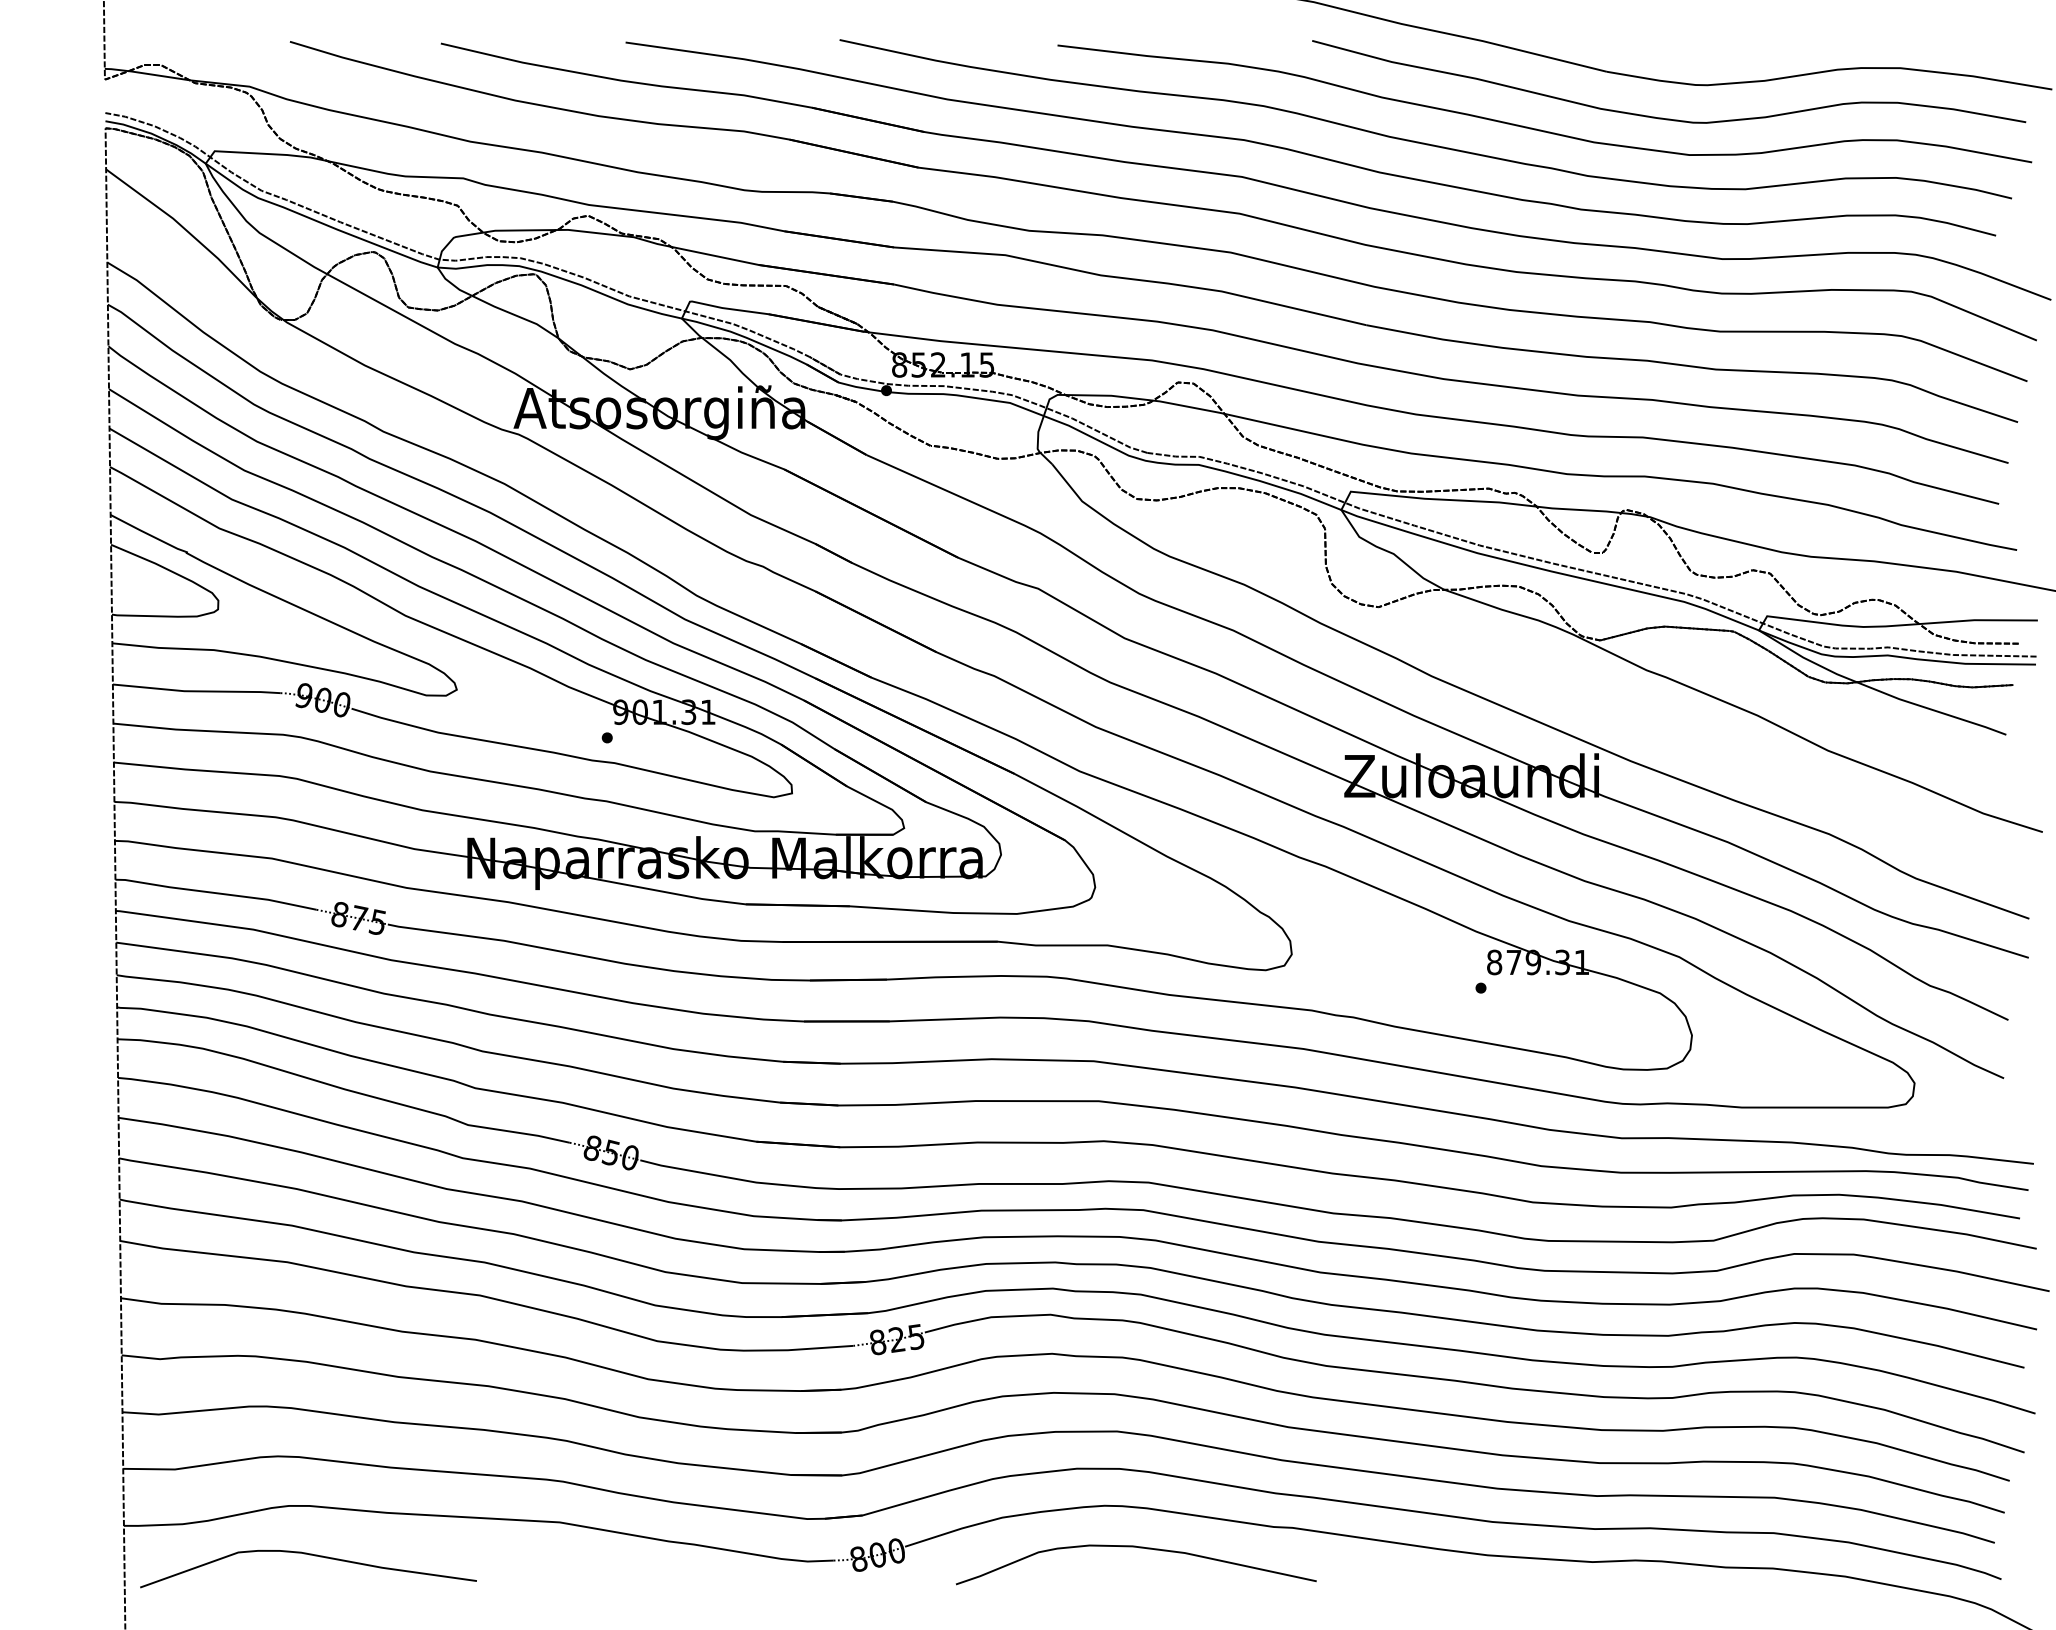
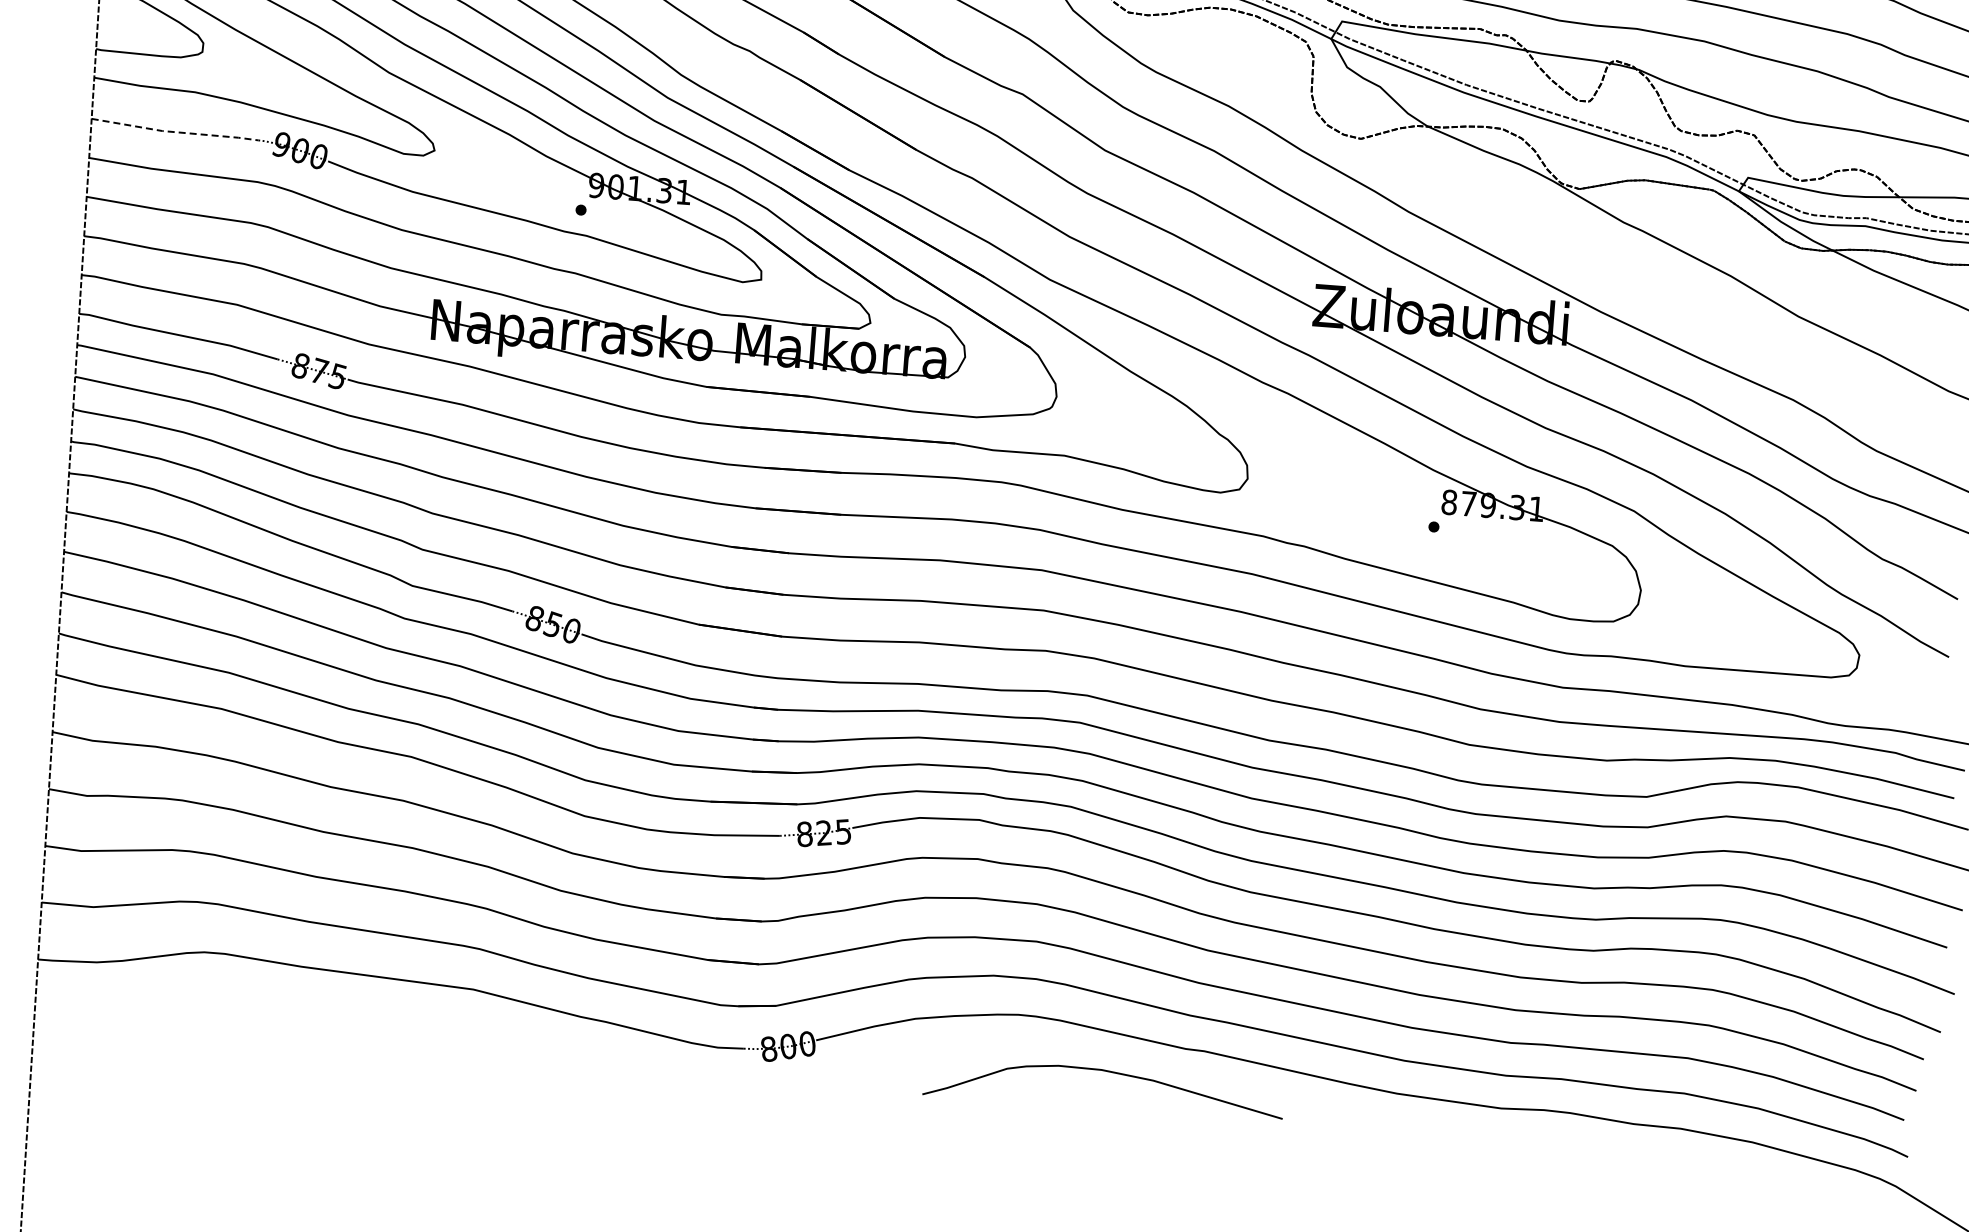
line: (197, 691) -> (175, 132), solid -> dashed
curve: (1139, 1548) -> (1108, 1072), moved
curve: (309, 1555) -> (221, 1003), removed

